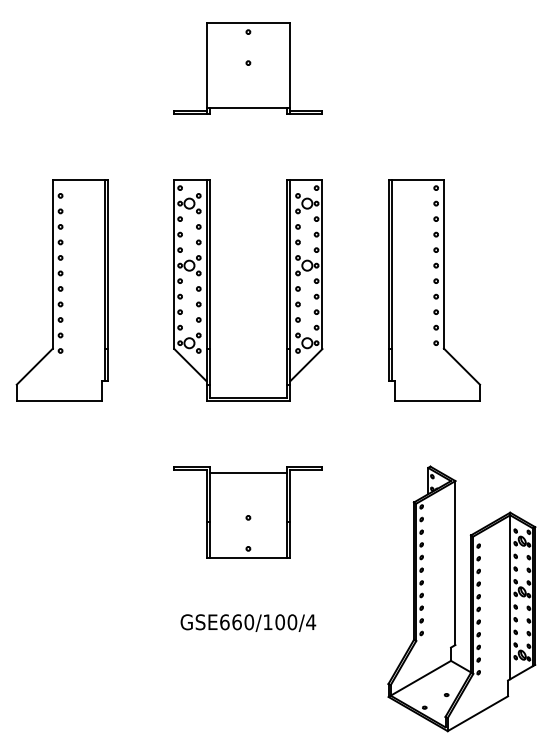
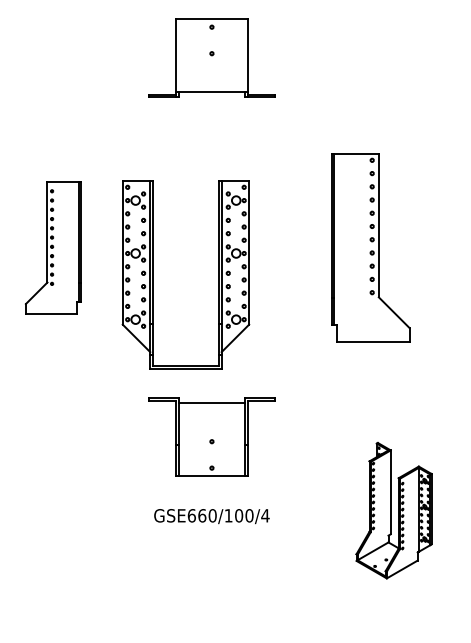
part: (61, 290) -> (52, 247), size x0.7
part: (210, 290) -> (153, 274), moved
part: (461, 598) -> (393, 510), size x0.6
text: (247, 623) -> (211, 516), moved

